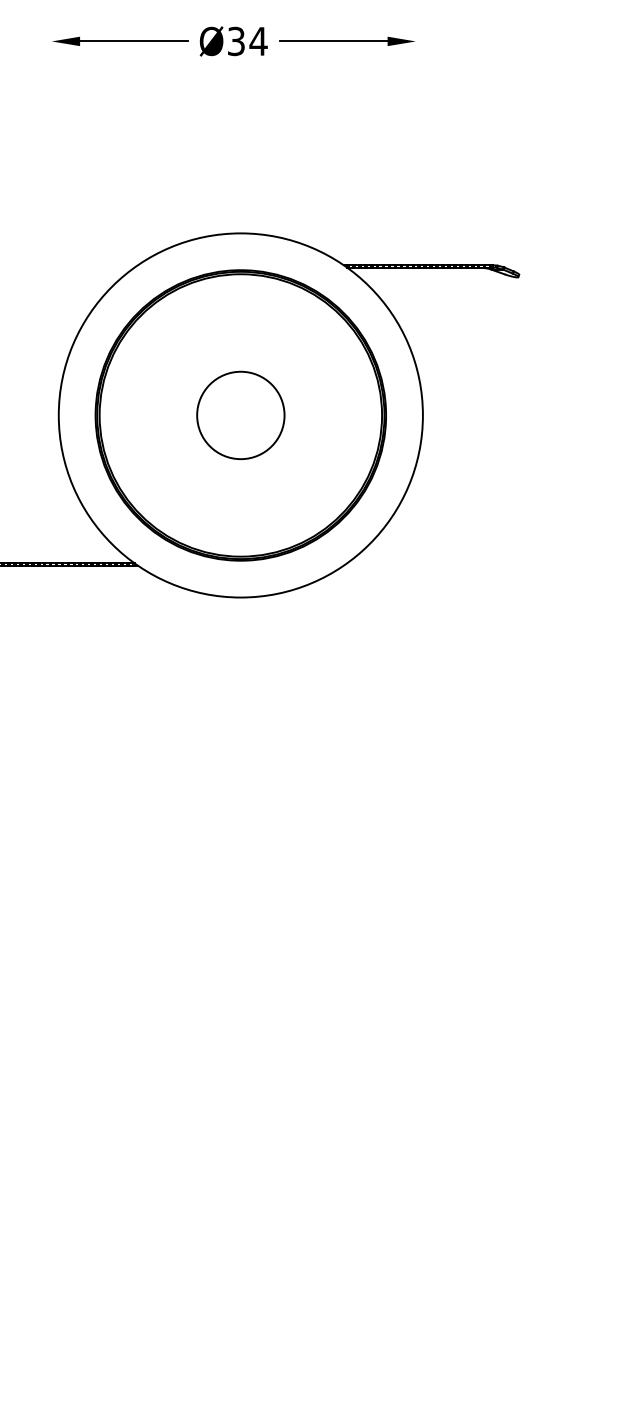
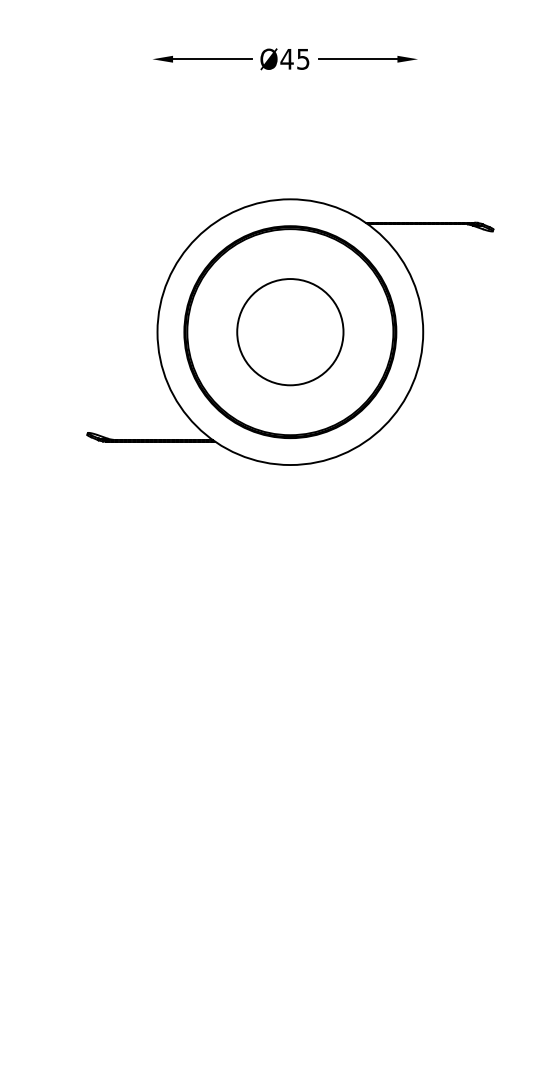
text: (246, 40) -> (294, 58), Ø34 -> Ø45
circle: (241, 415) -> (290, 332), size x1.67

